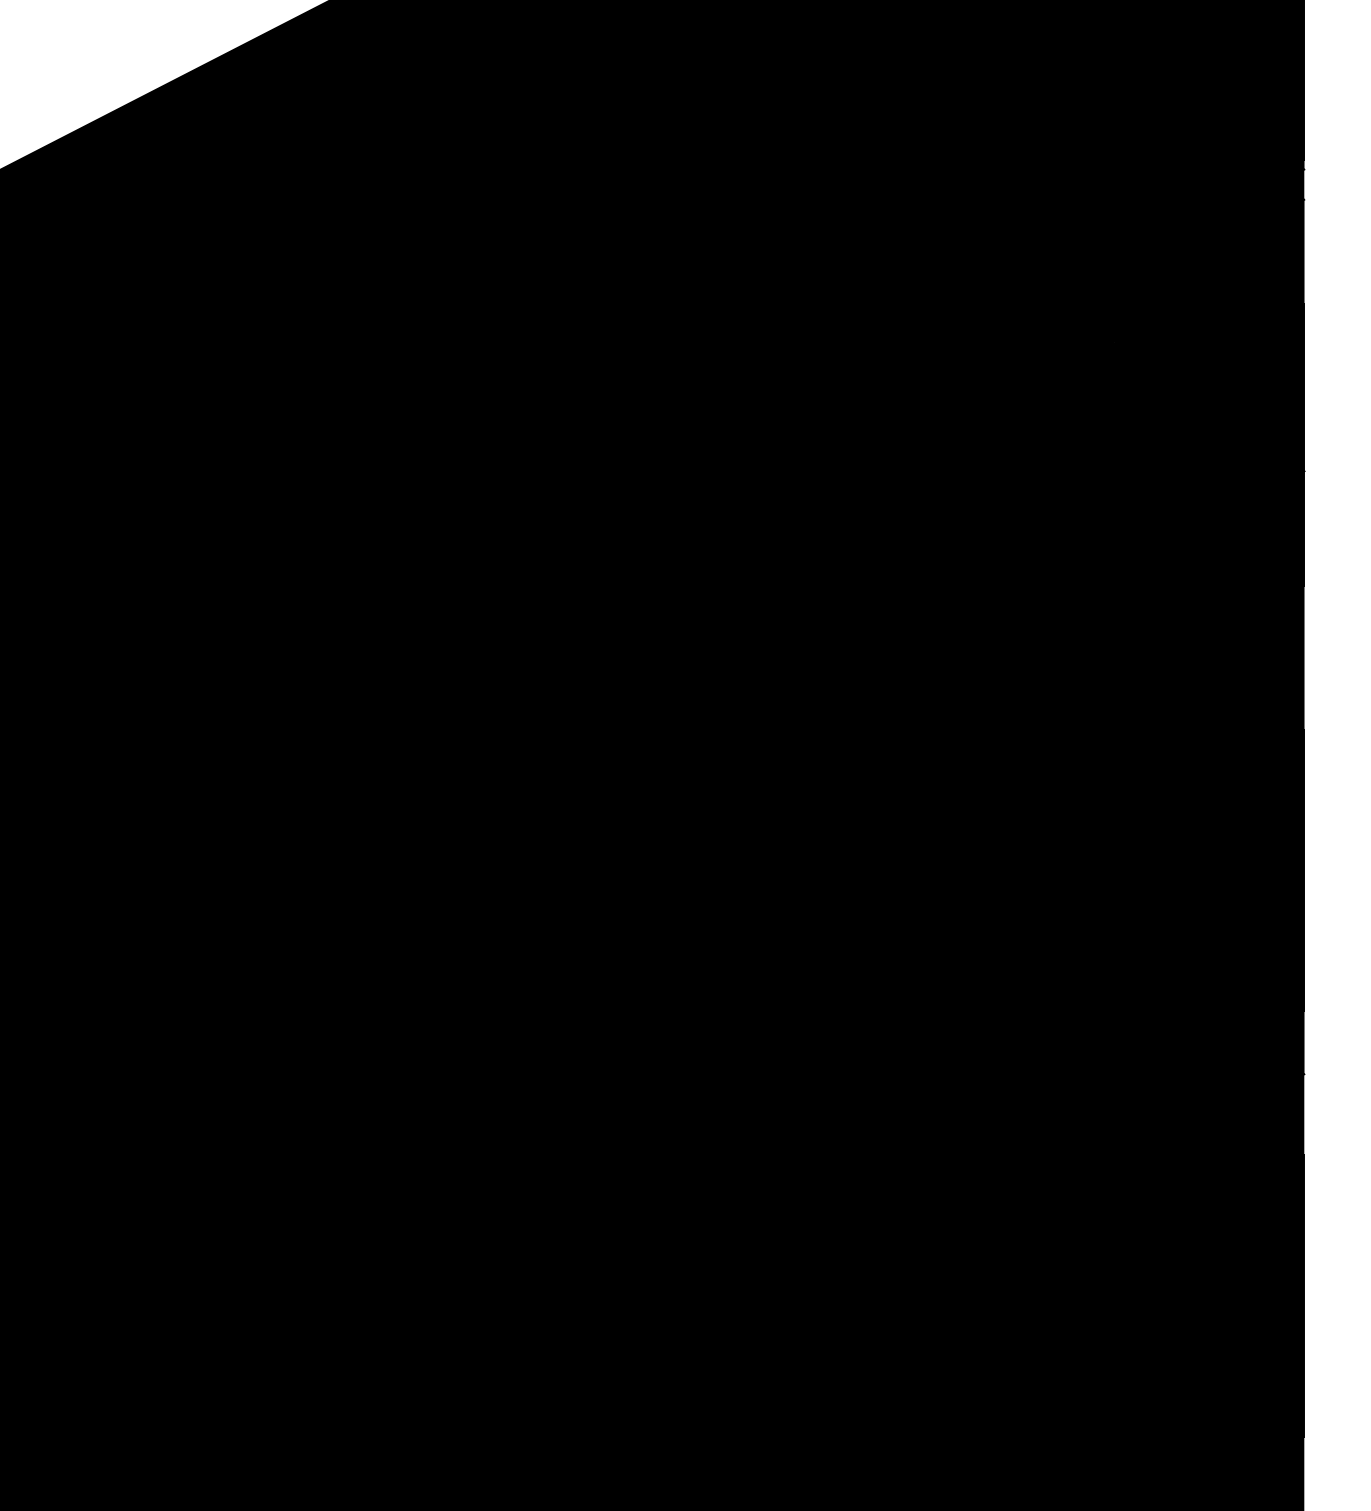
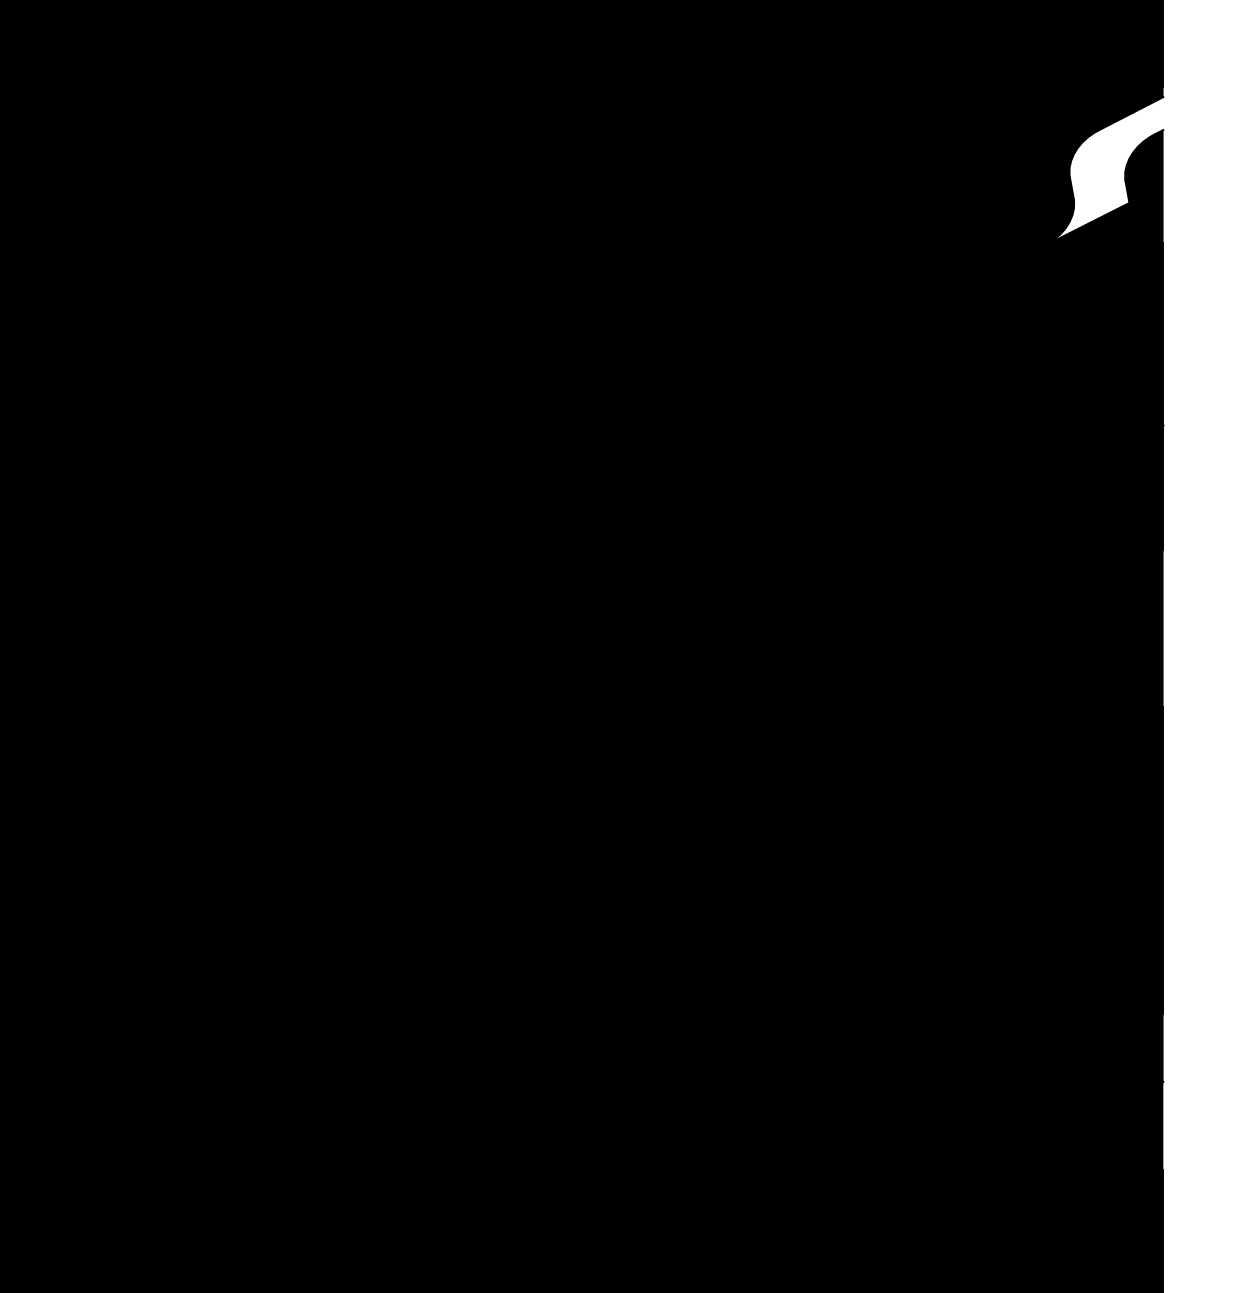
fill: (1245, 239) -> (1099, 173), removed

